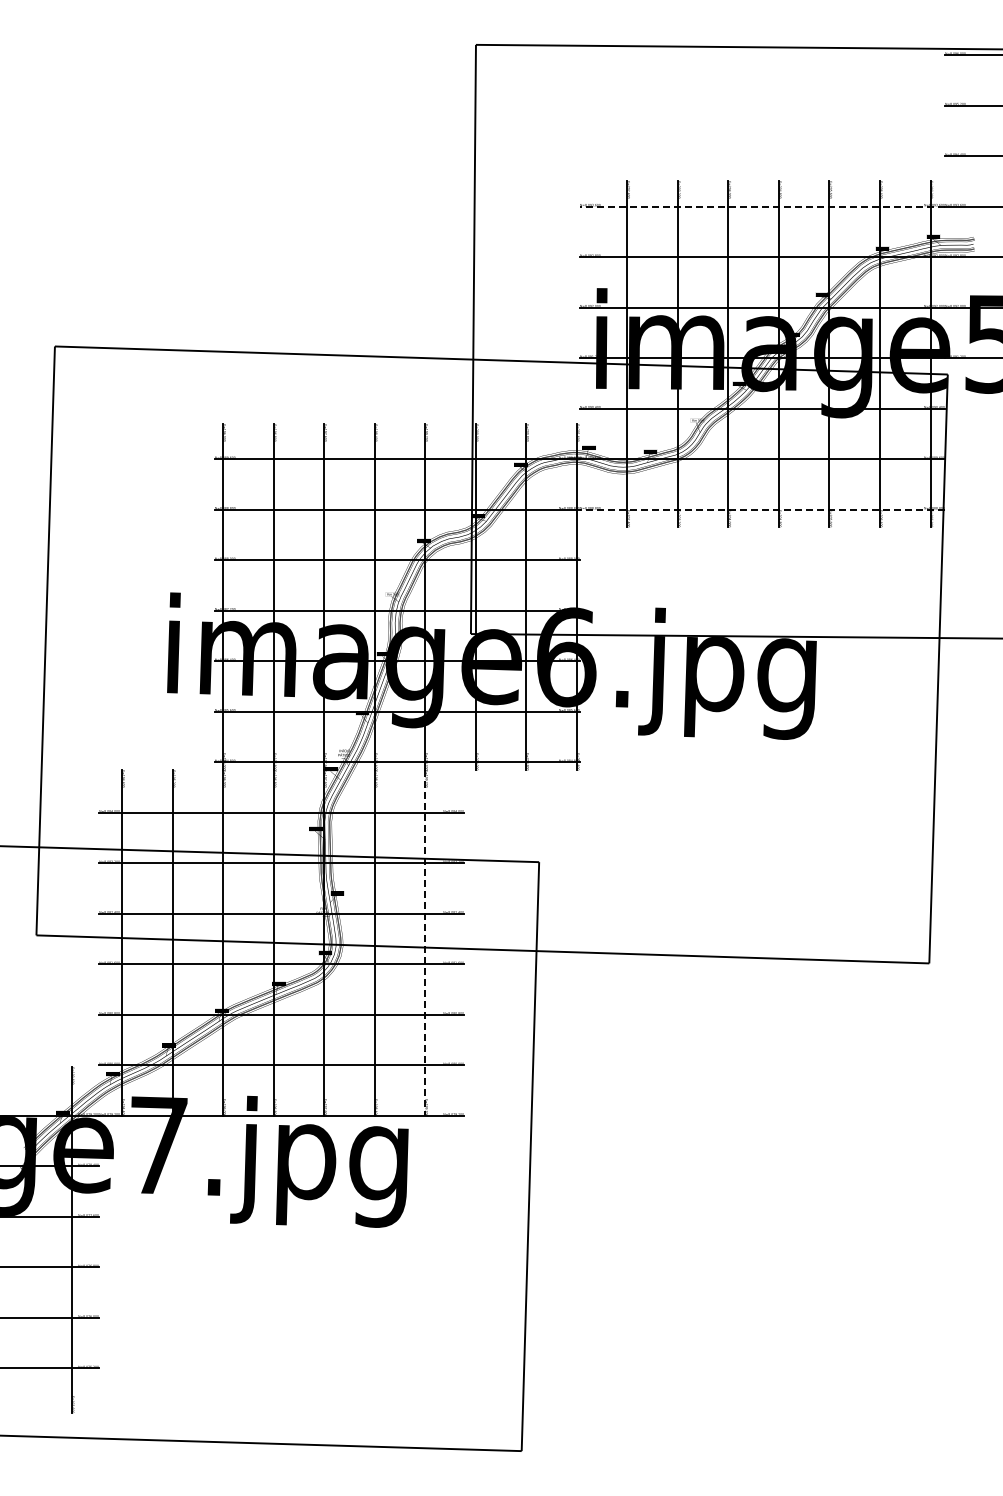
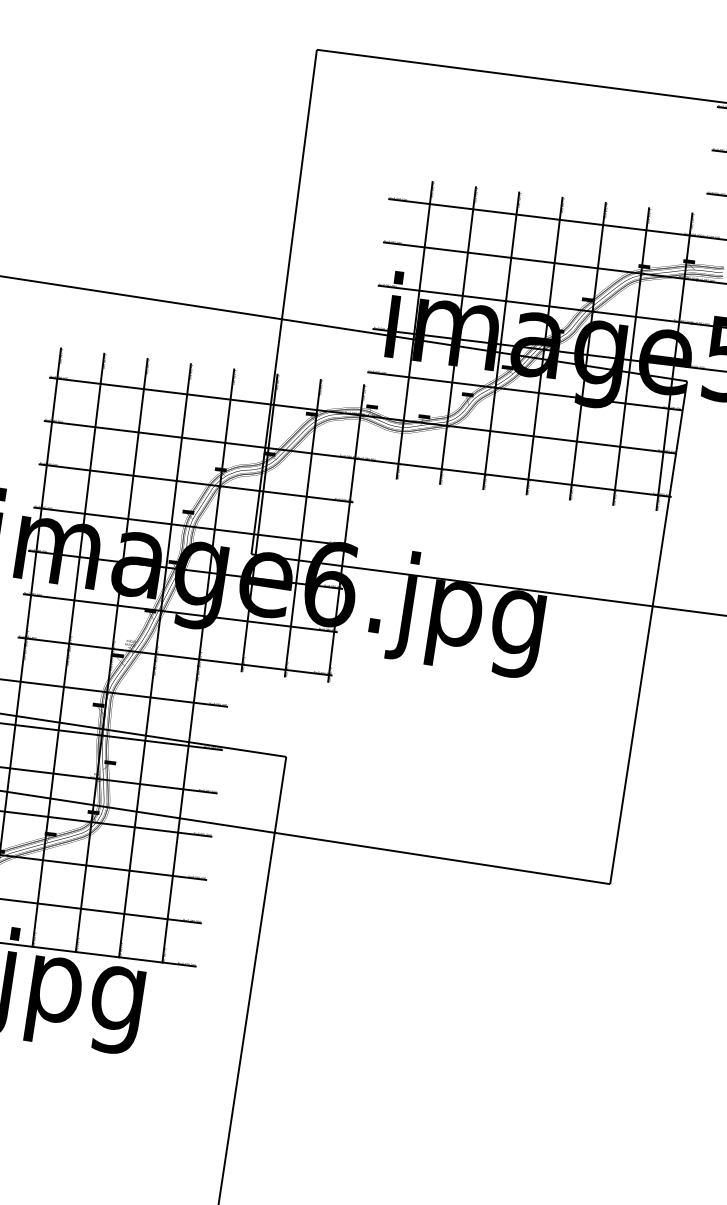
line: (762, 206) -> (545, 218), dashed -> solid
fill: (697, 420) -> (467, 394), added
line: (762, 509) -> (514, 477), dashed -> solid
fill: (392, 594) -> (188, 512), added
line: (425, 942) -> (180, 813), dashed -> solid

